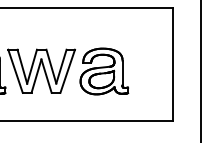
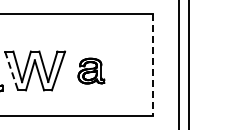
line: (173, 65) -> (153, 65), solid -> dashed
part: (104, 70) -> (91, 70), size x0.6
line: (15, 71) -> (11, 71), solid -> dashed

